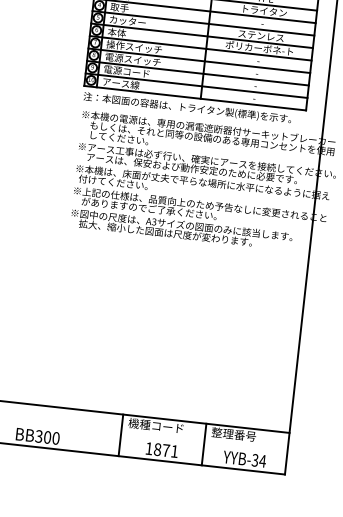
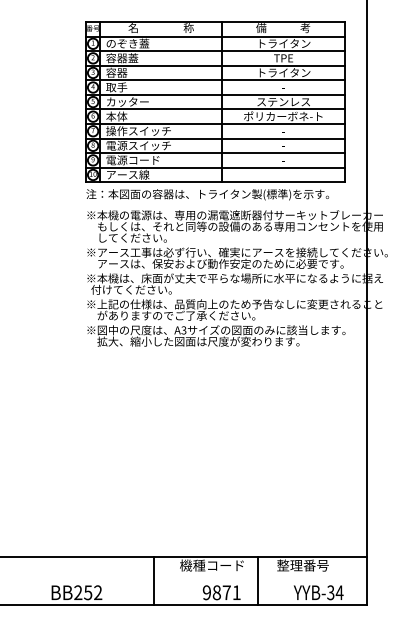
line: (120, 434) -> (153, 580), moved
text: (47, 437) -> (88, 592), BB300 -> BB252
line: (203, 444) -> (257, 580), moved
text: (148, 448) -> (206, 592), 1871 -> 9871

